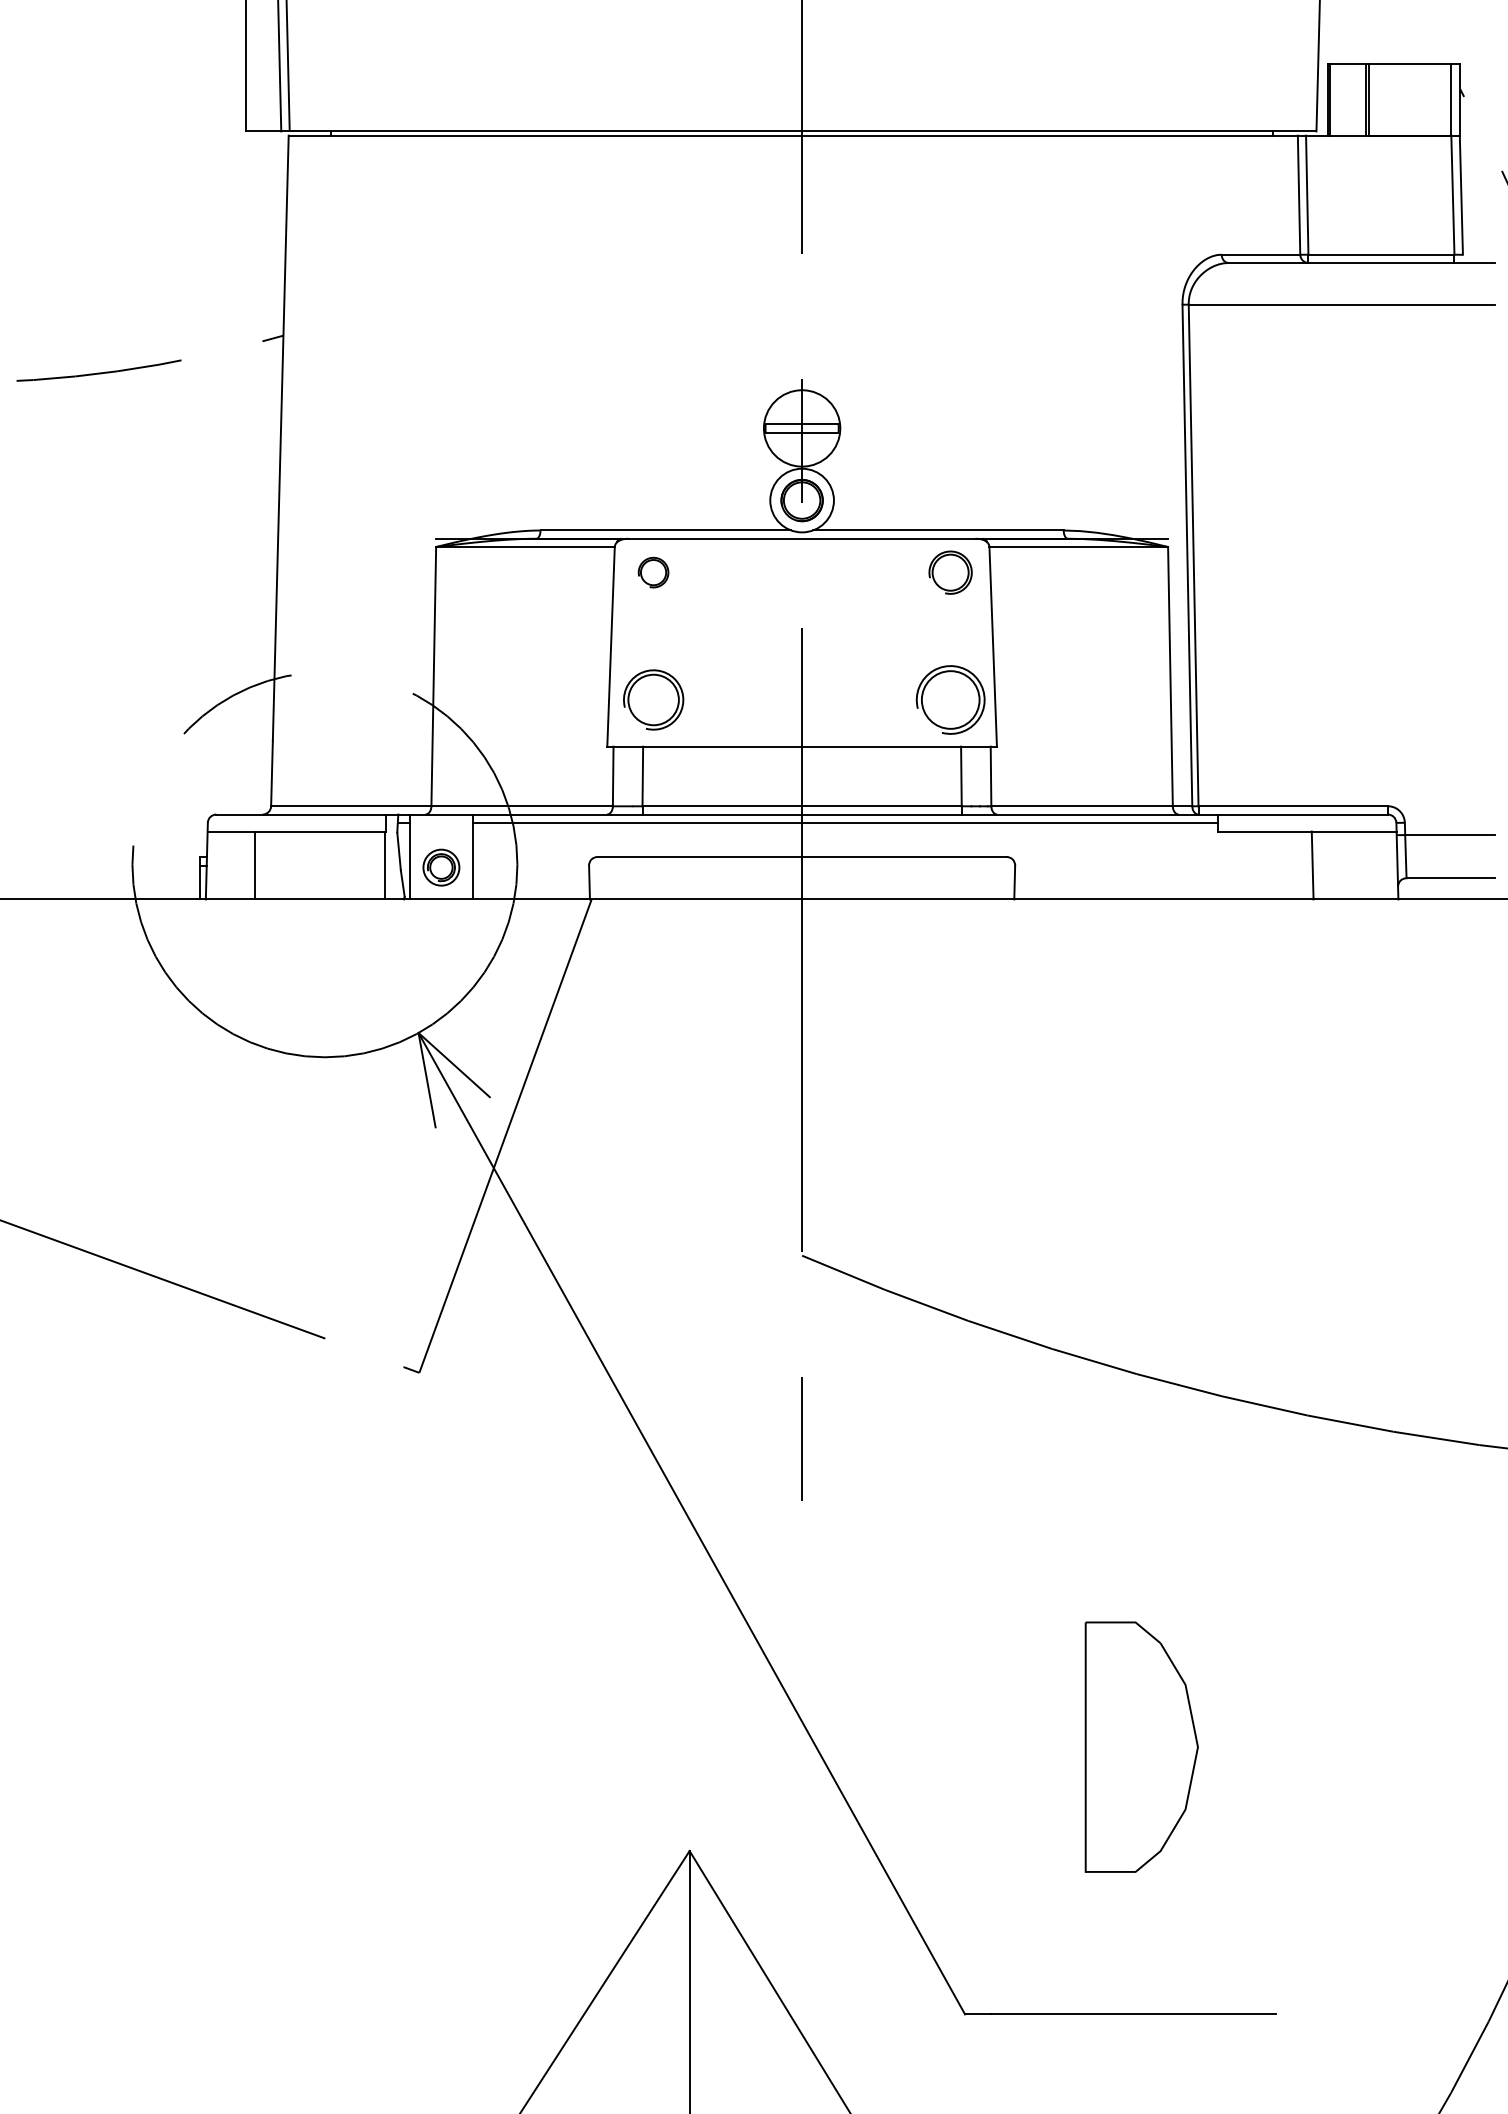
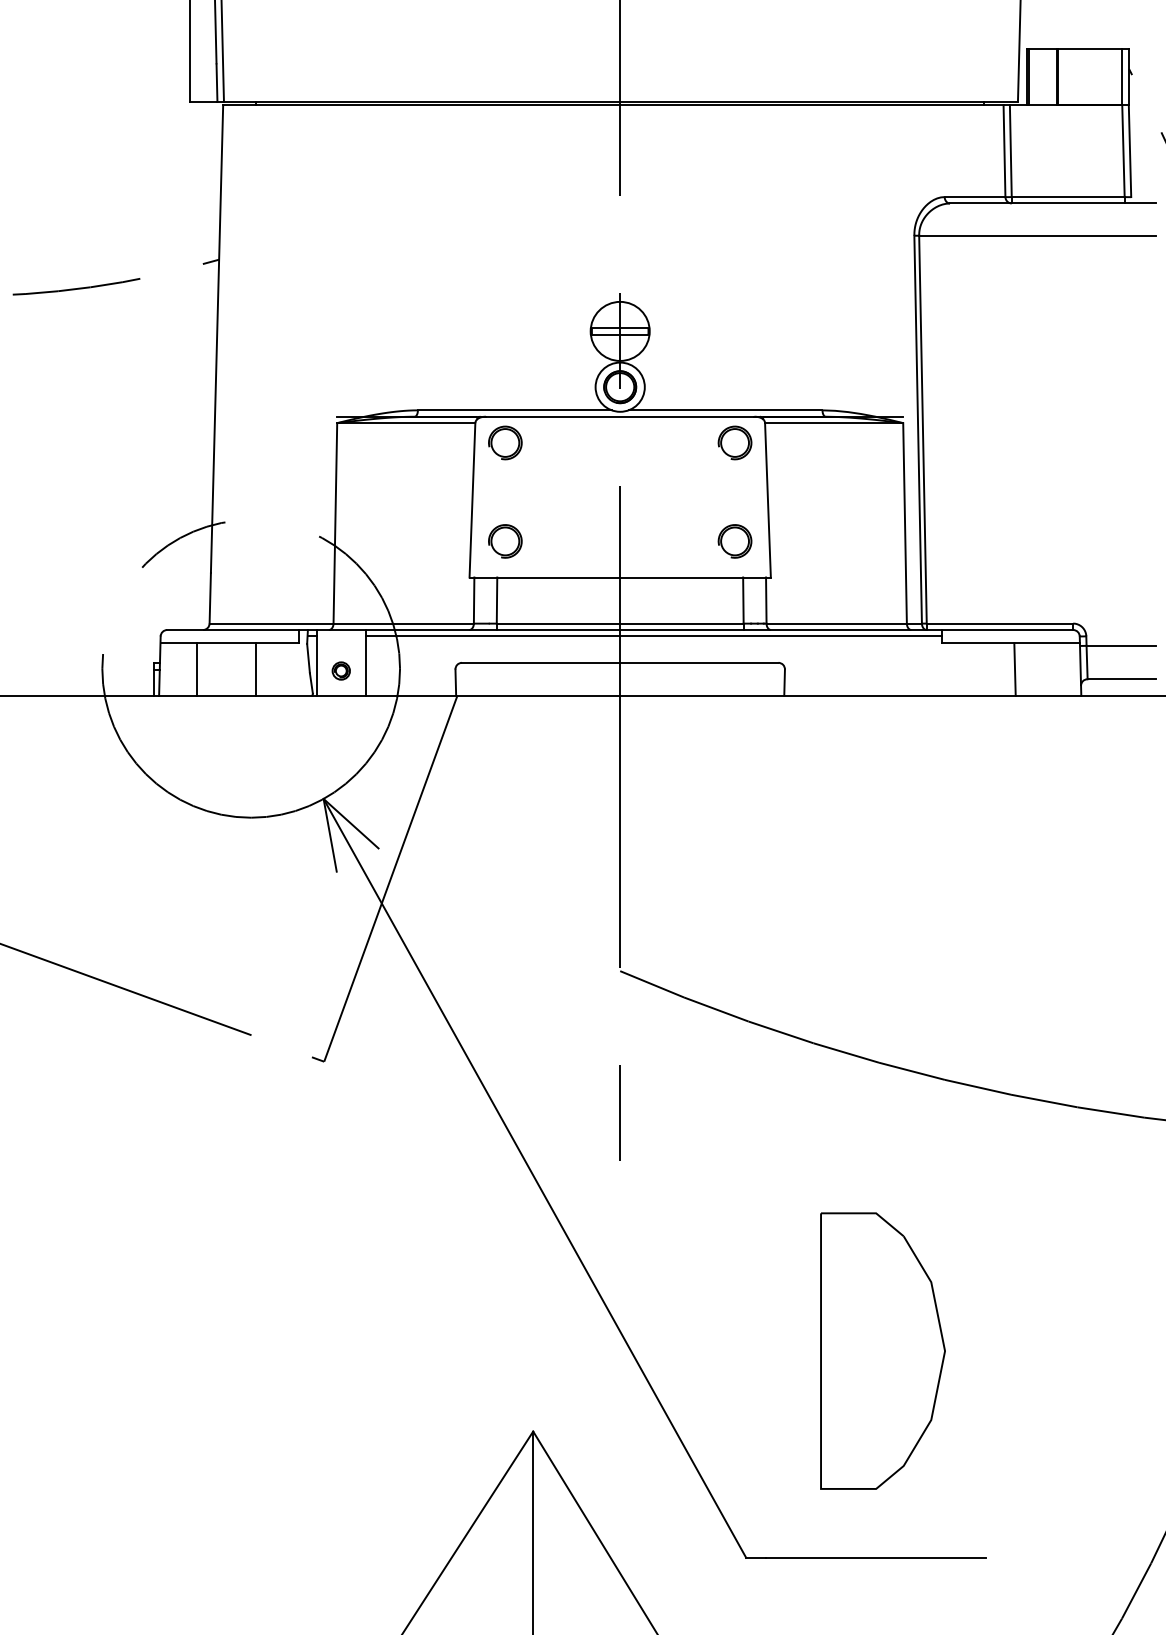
part: (653, 572) -> (505, 442), size x1.43
part: (653, 699) -> (505, 541), size x0.71
part: (950, 699) -> (734, 541), size x0.62
line: (385, 865) -> (256, 669), moved
part: (441, 867) -> (341, 670), size x0.62
part: (1141, 1747) -> (882, 1351), size x1.43

